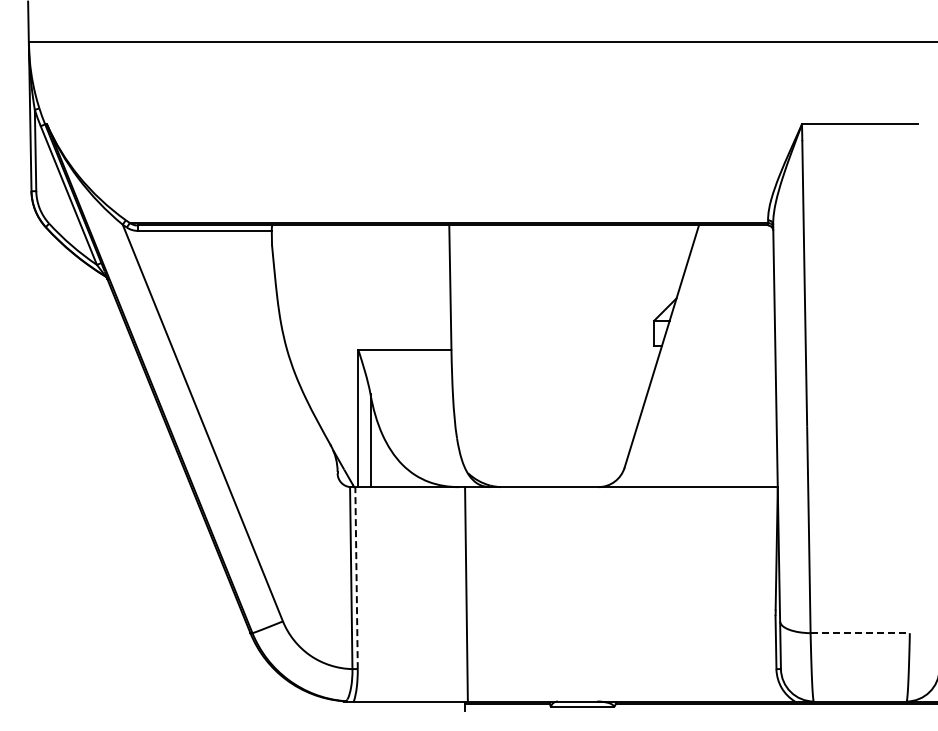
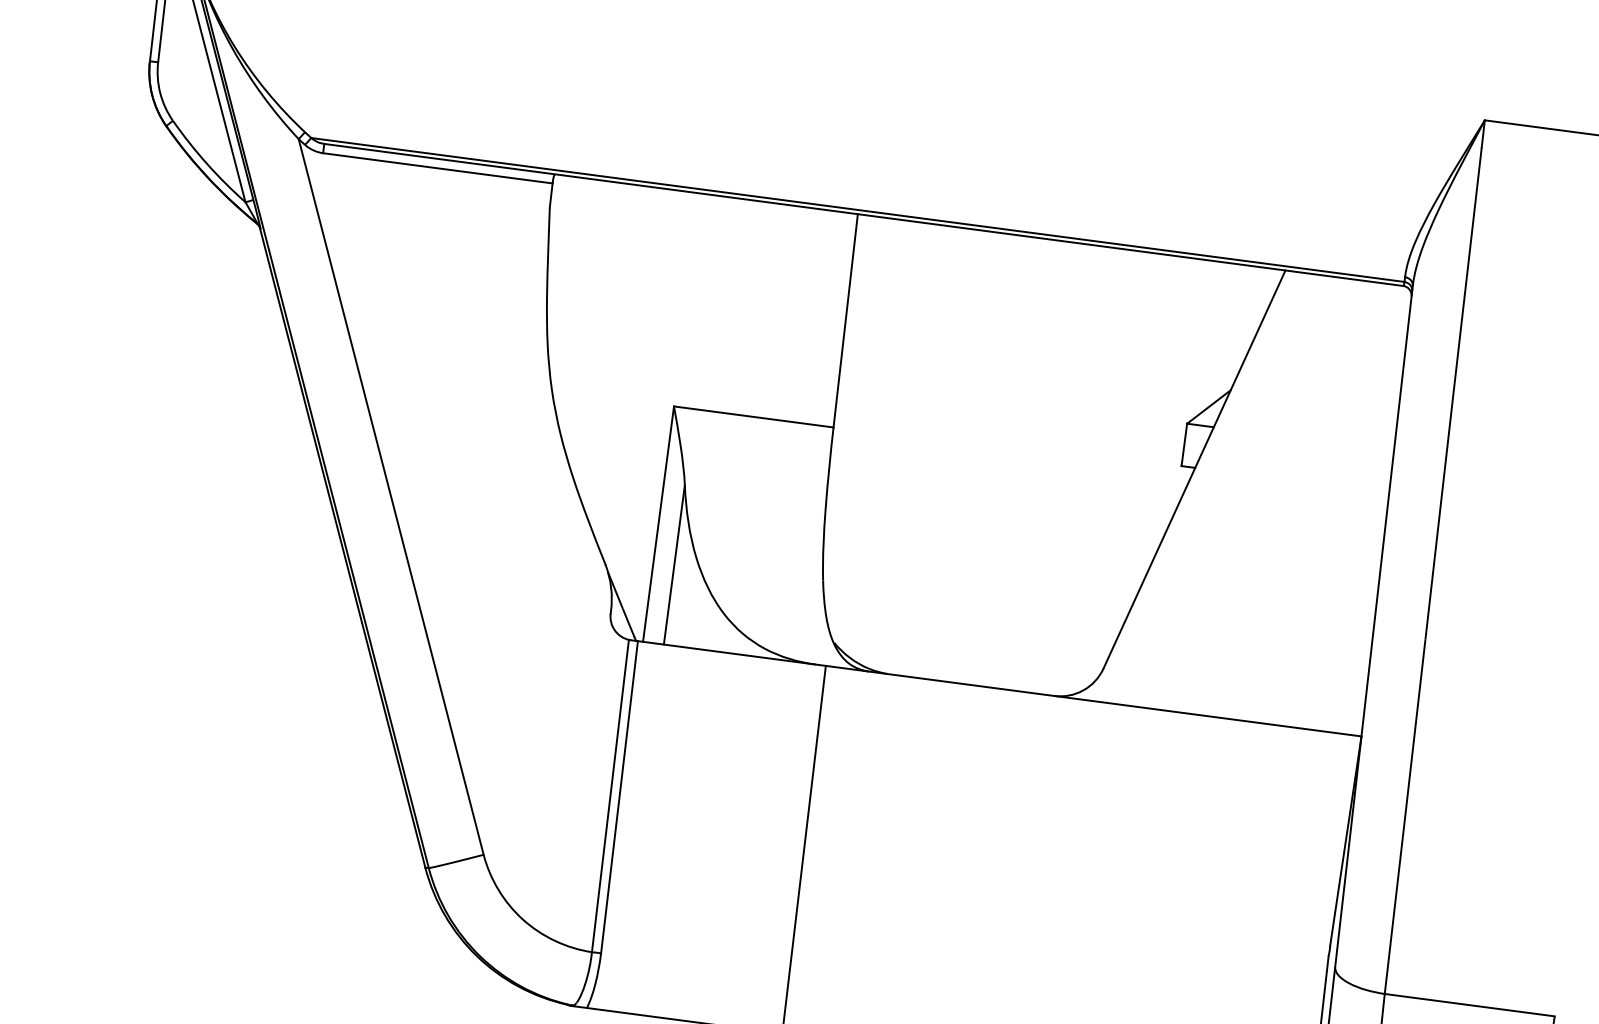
line: (356, 578) -> (619, 797), dashed -> solid
line: (860, 633) -> (1470, 1005), dashed -> solid

